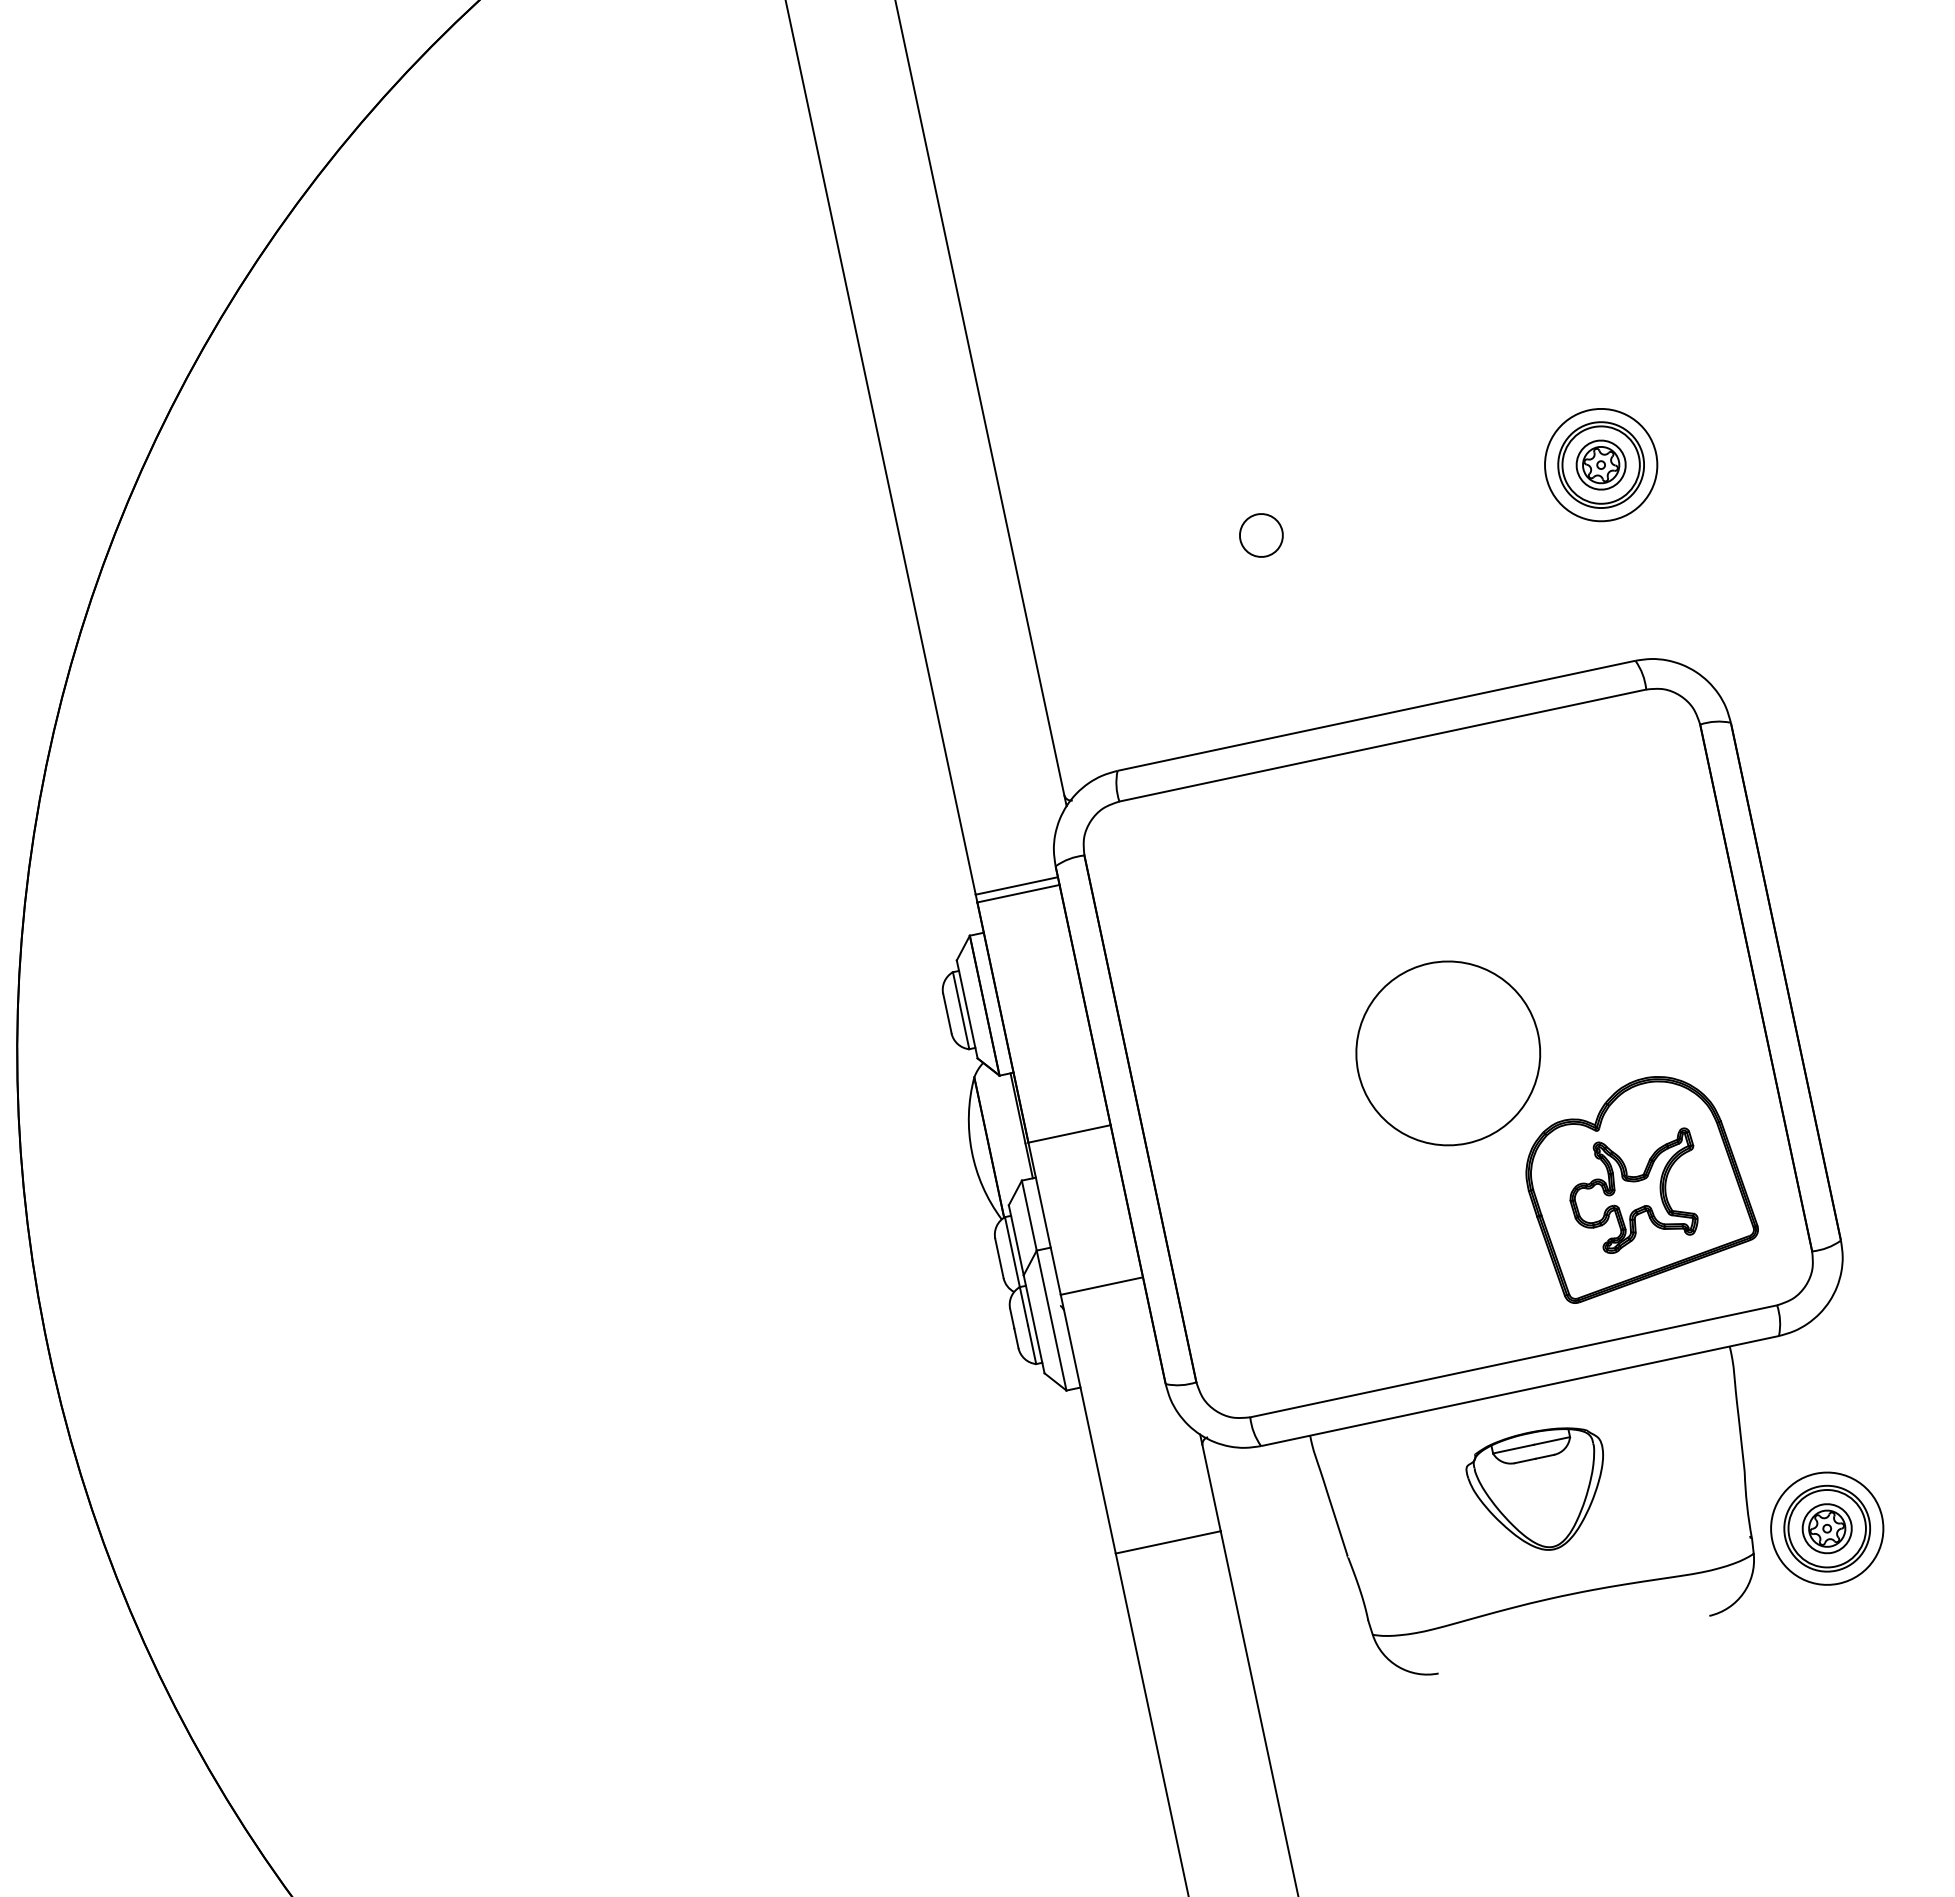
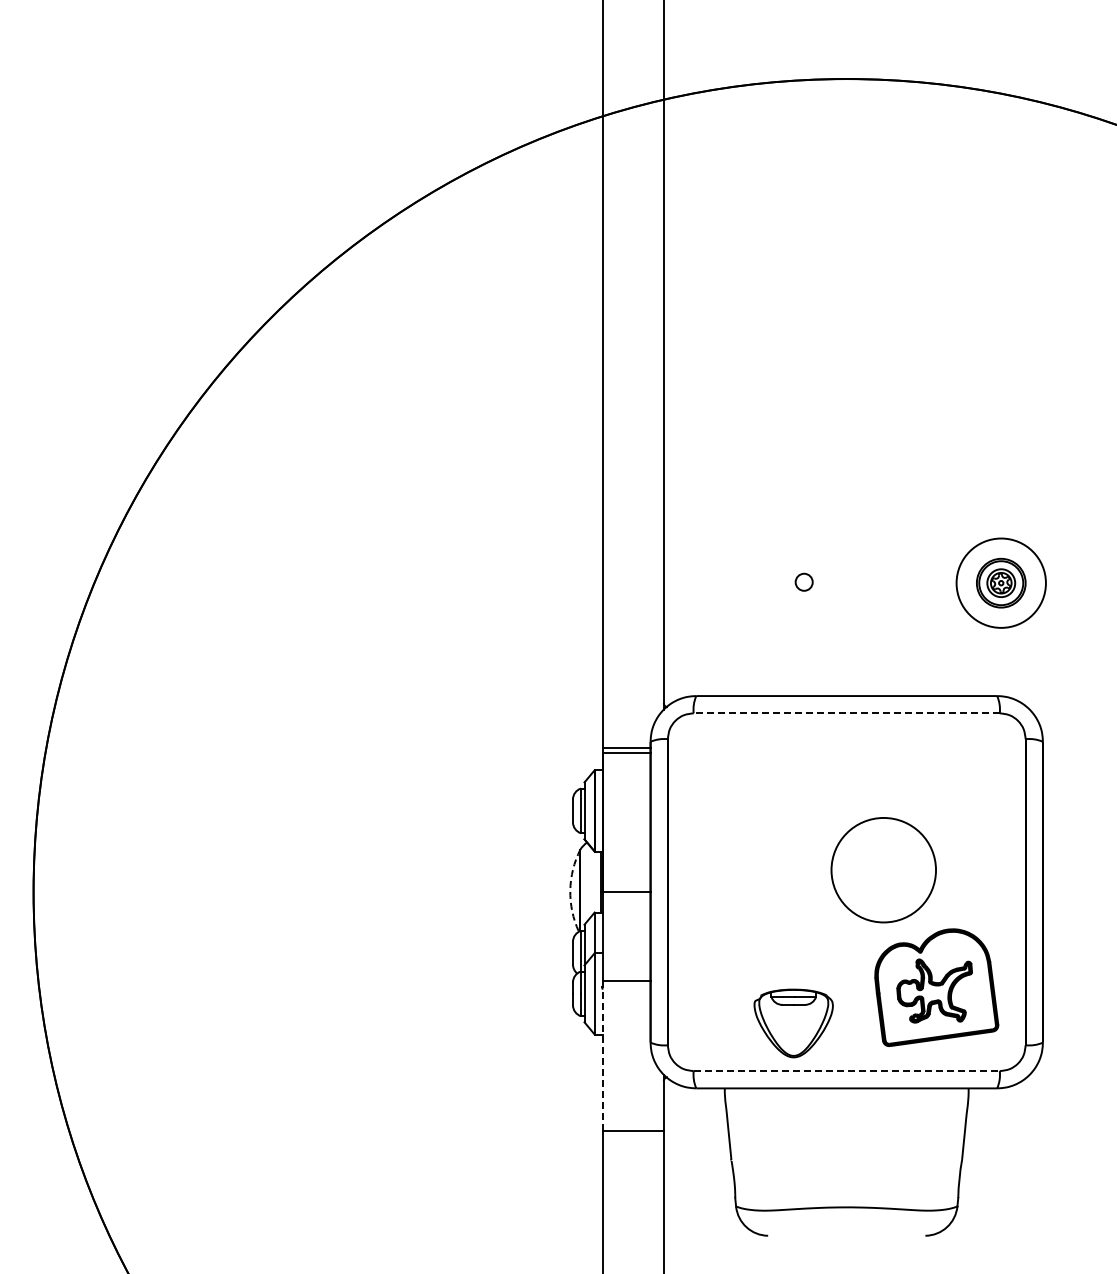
circle: (1601, 465) -> (1001, 583), size x1.4
circle: (1262, 535) -> (804, 582), size x0.7
line: (1382, 745) -> (846, 713), solid -> dashed
circle: (1447, 1054) -> (883, 870), moved
arc: (972, 1151) -> (570, 890), solid -> dashed
line: (1515, 1361) -> (847, 1071), solid -> dashed
line: (1087, 1423) -> (602, 1055), solid -> dashed
part: (1540, 1491) -> (793, 1023), moved
part: (1827, 1527) -> (1001, 1200), removed

